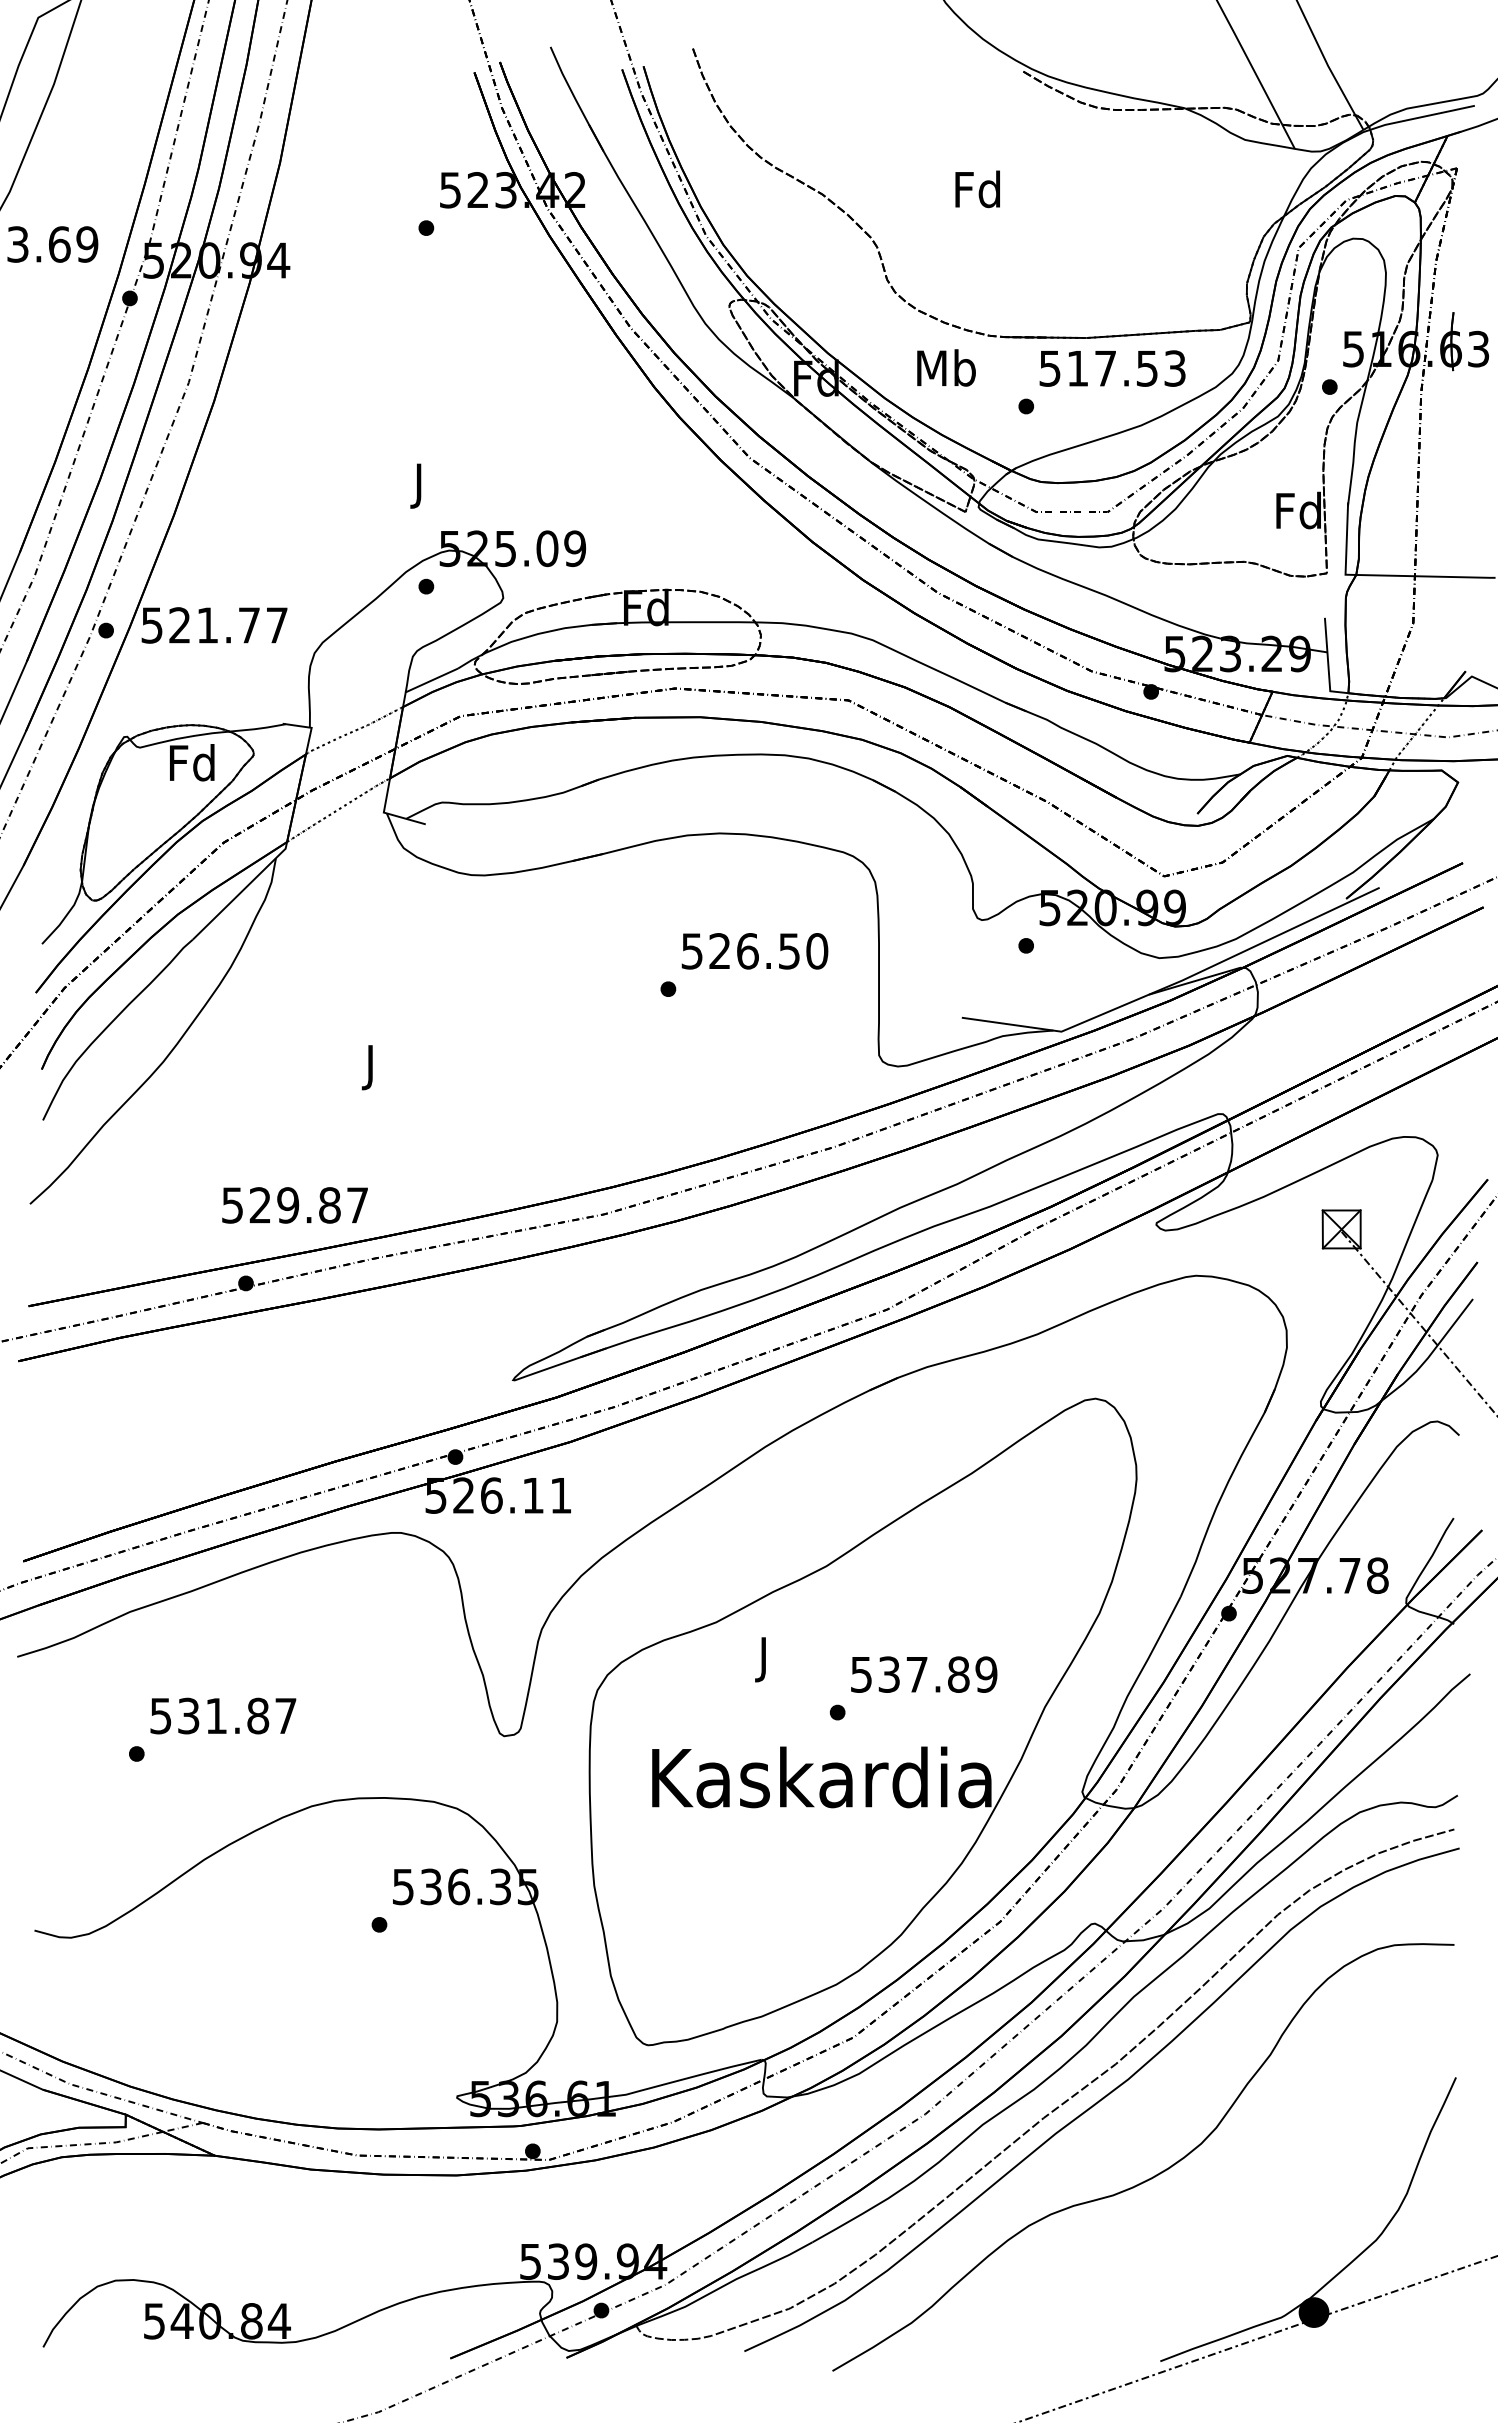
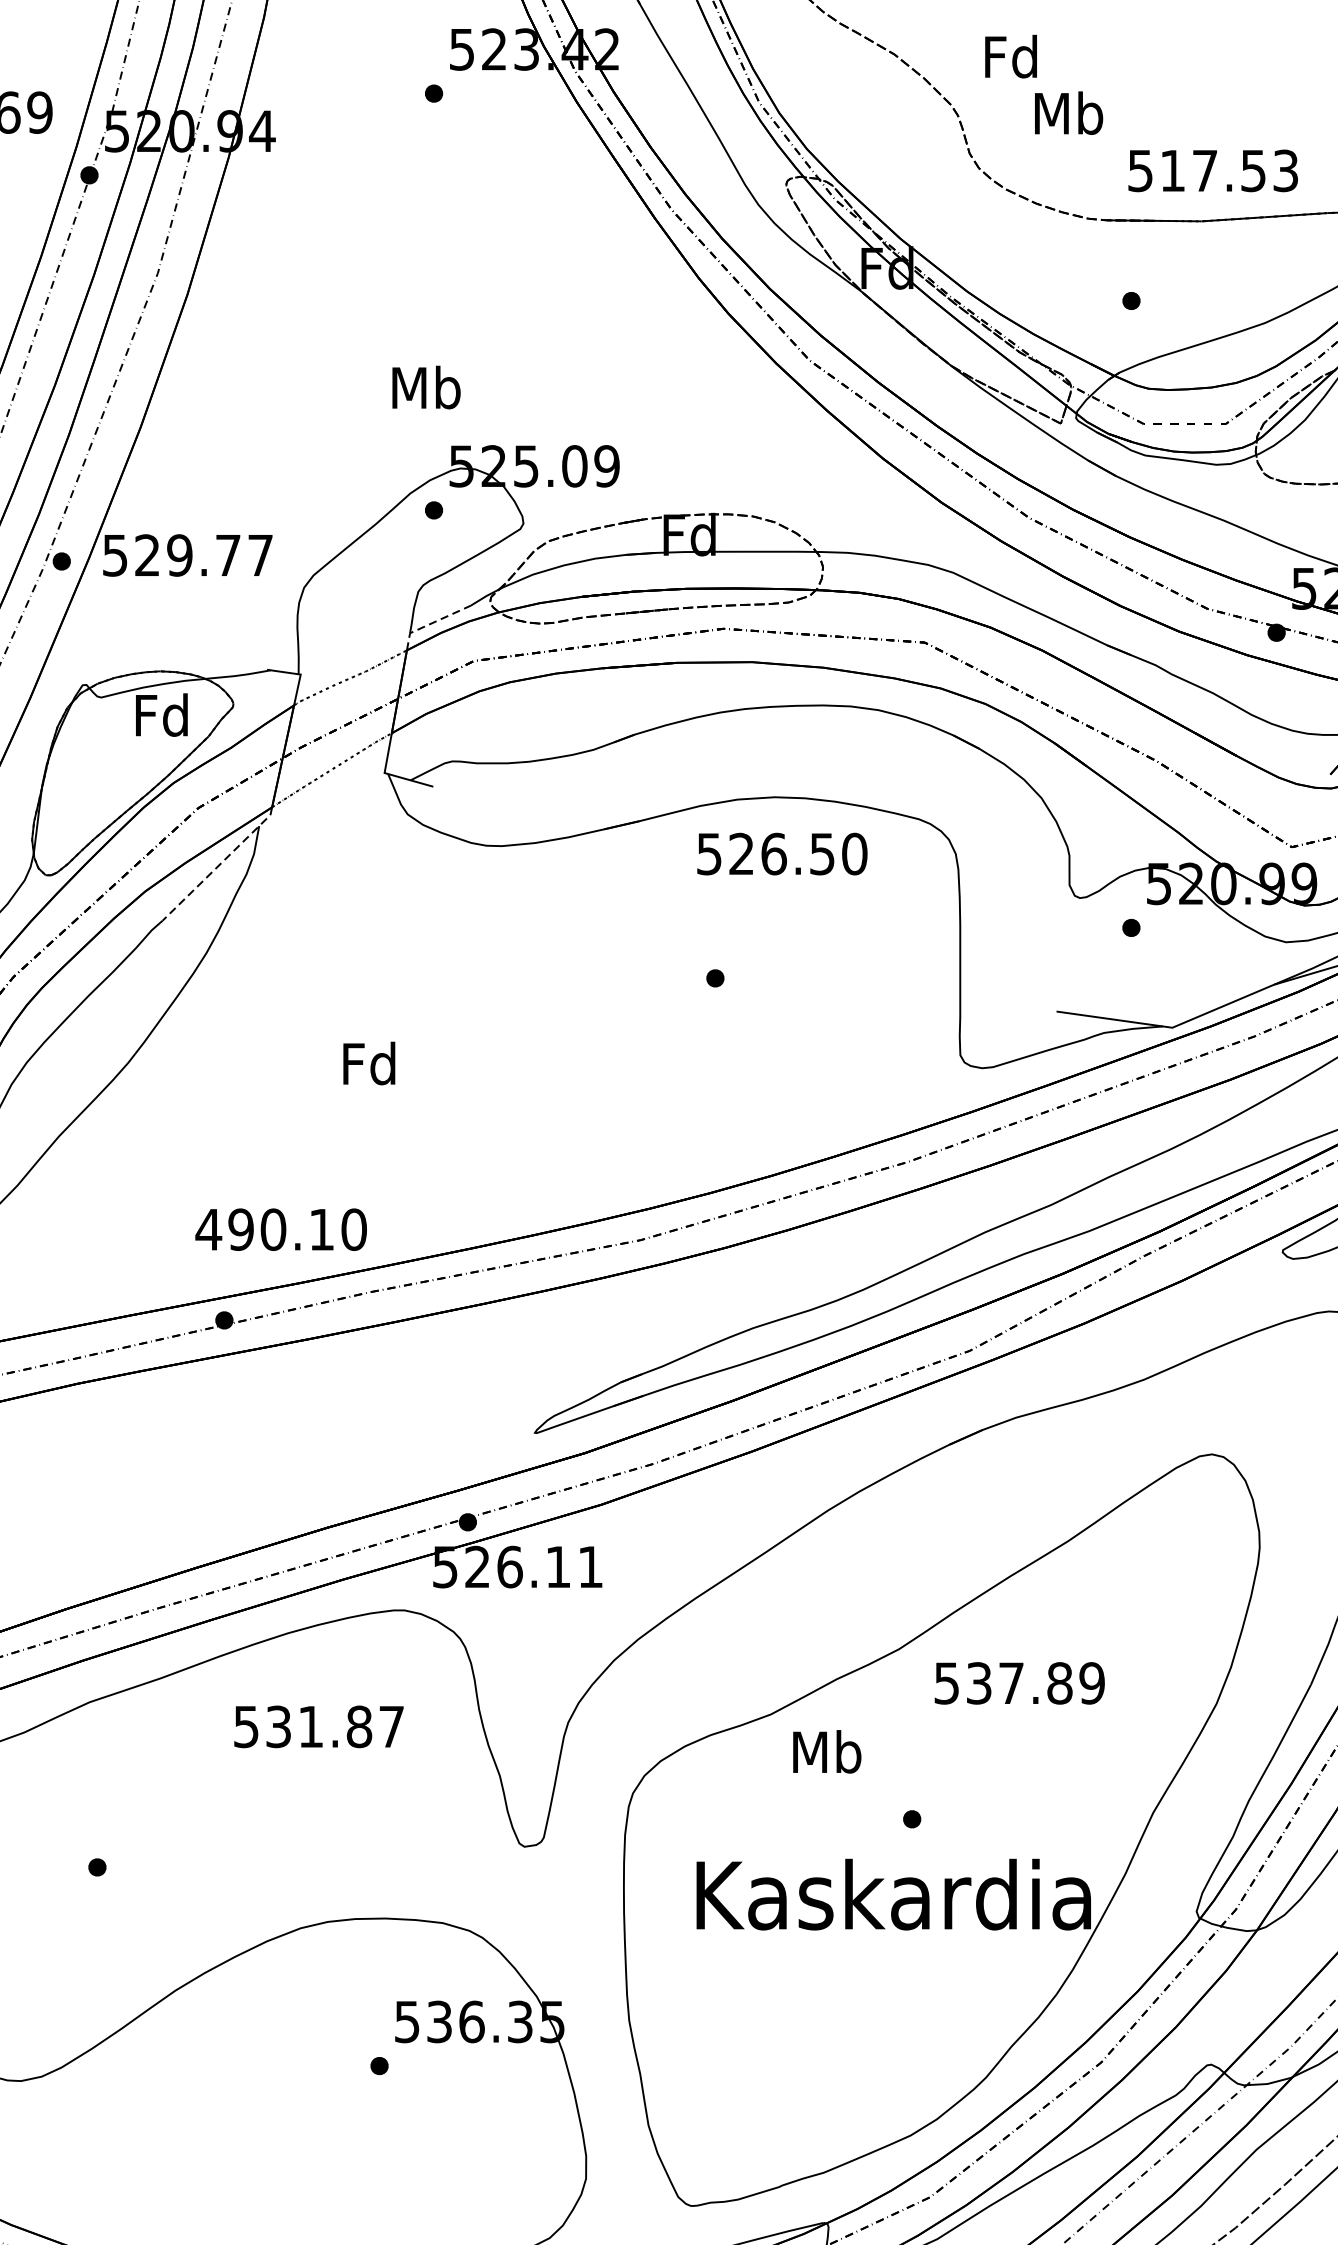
text: (977, 189) -> (1010, 56), moved
text: (946, 367) -> (1068, 112), moved
text: (1112, 368) -> (1213, 170), moved
text: (419, 485) -> (426, 392), J -> Mb
text: (207, 625) -> (179, 555), 521.77 -> 529.77
line: (424, 683) -> (431, 622), solid -> dashed
line: (242, 891) -> (220, 864), solid -> dashed
text: (754, 951) -> (781, 854), moved
text: (370, 1066) -> (369, 1068), J -> Fd
text: (294, 1205) -> (280, 1229), 529.87 -> 490.10
text: (764, 1658) -> (827, 1756), J -> Mb
text: (924, 1674) -> (1020, 1683), moved
text: (223, 1715) -> (319, 1726), moved

